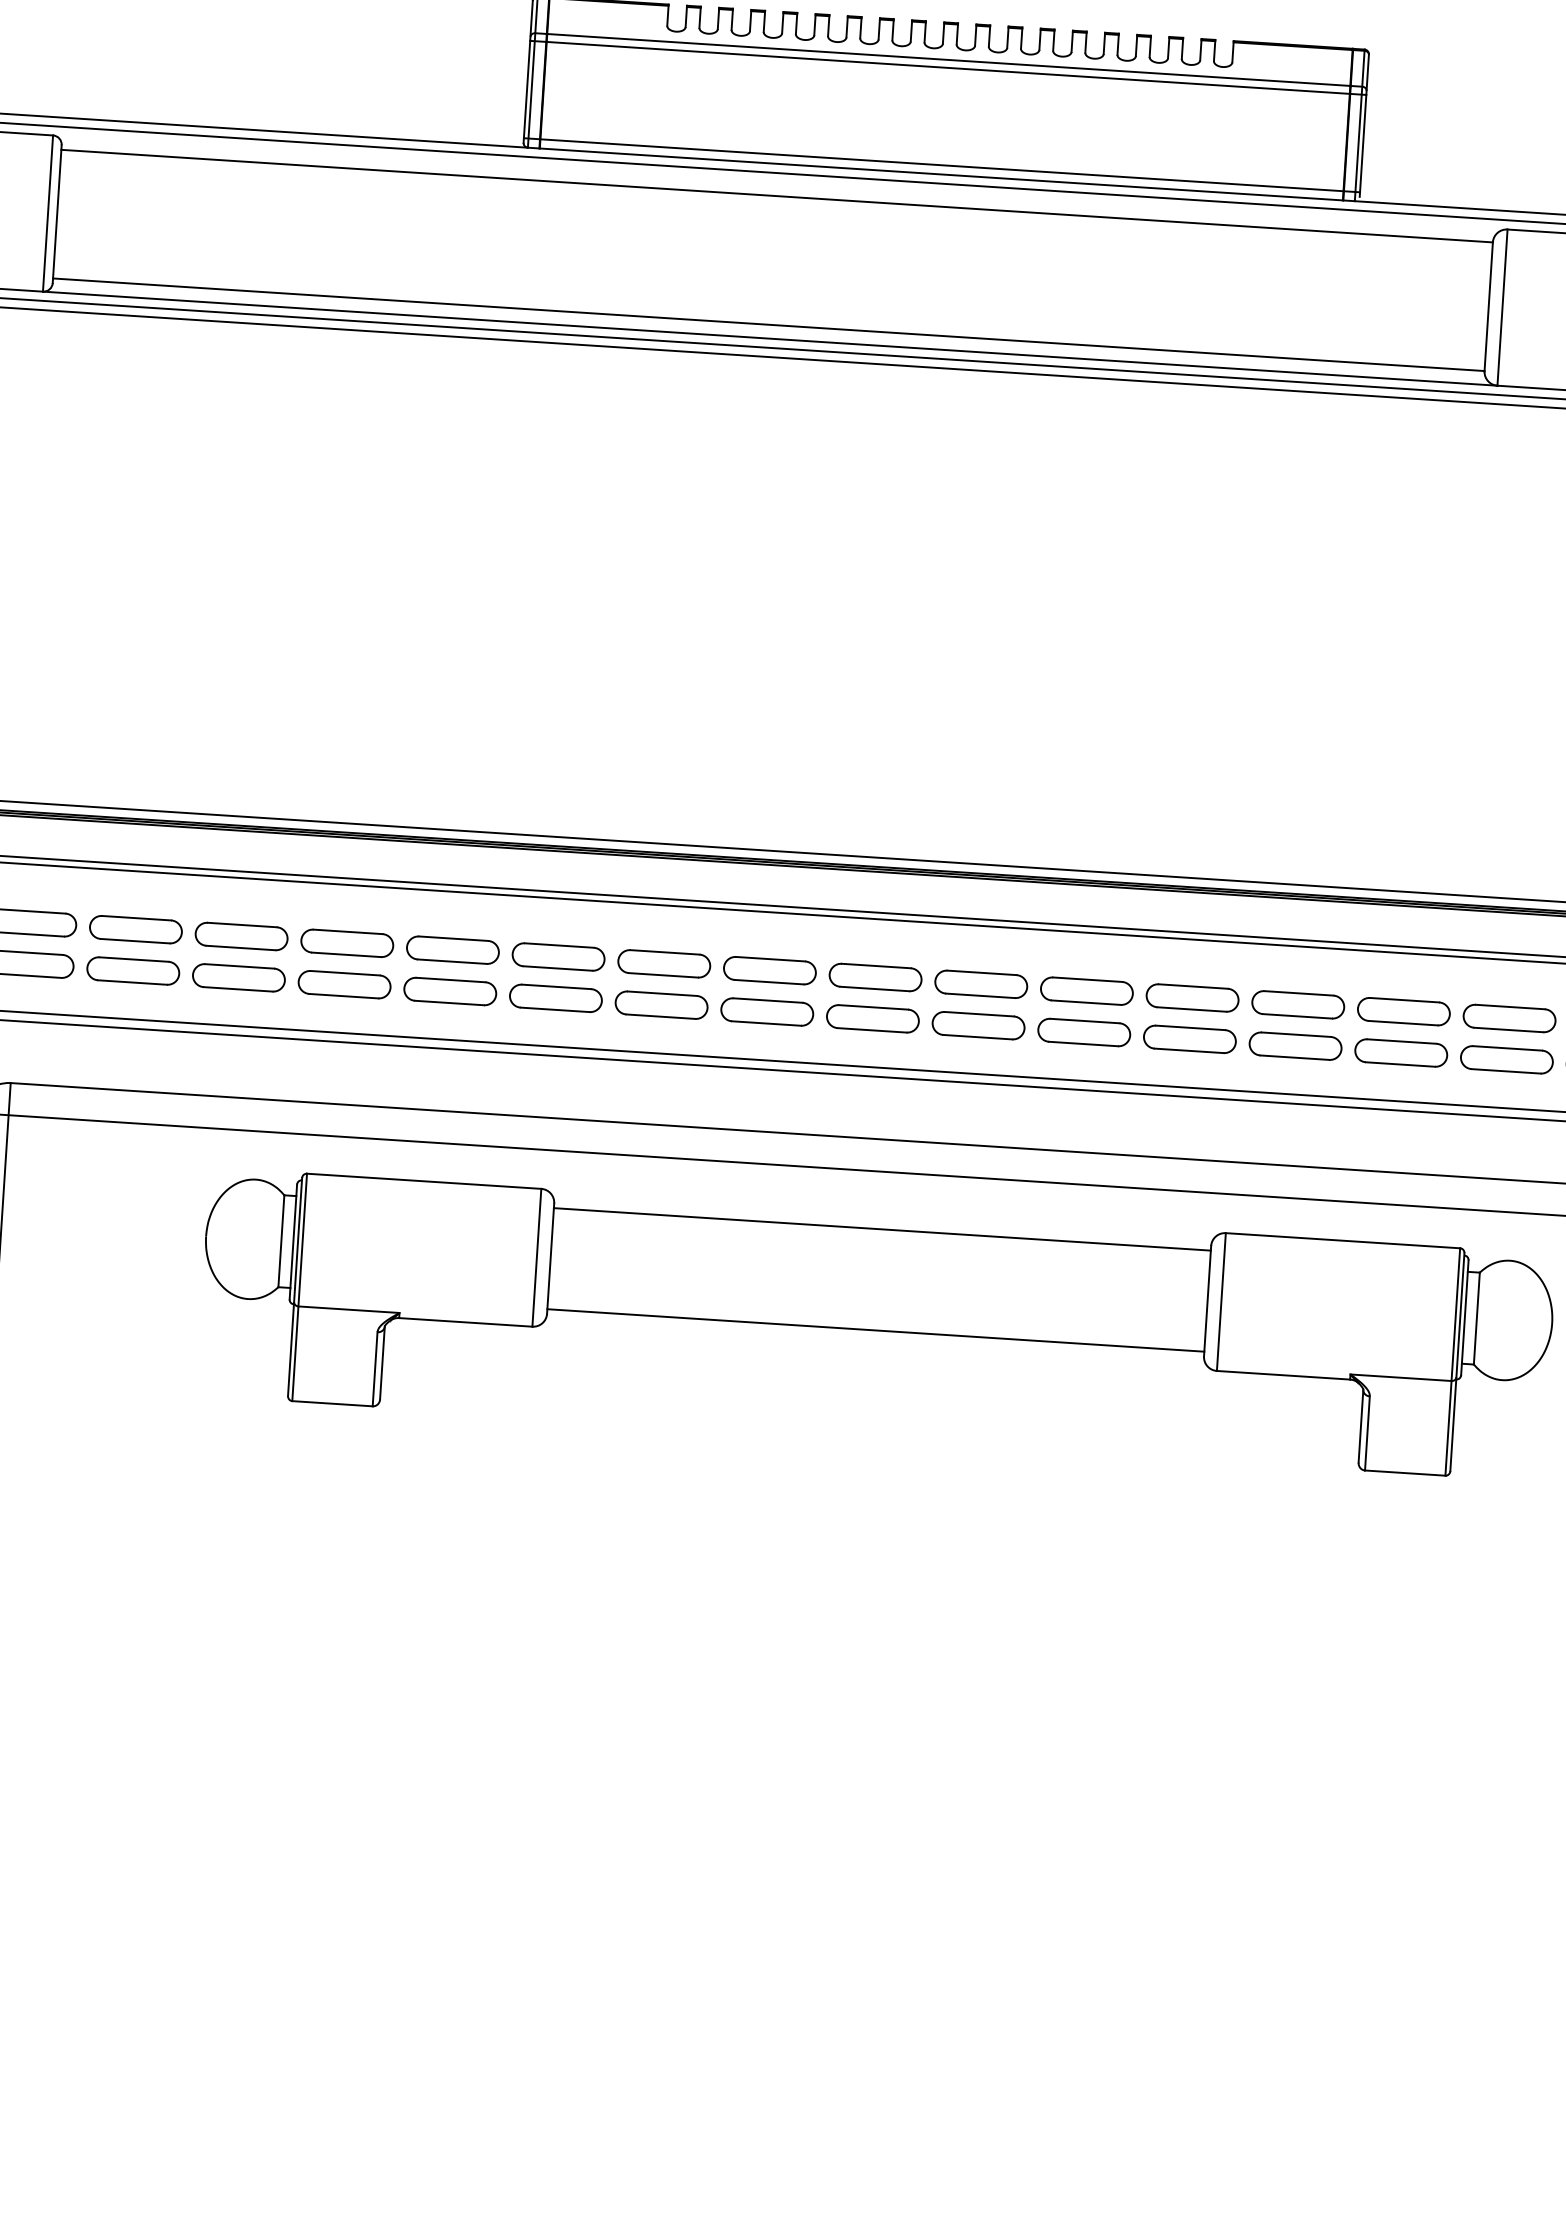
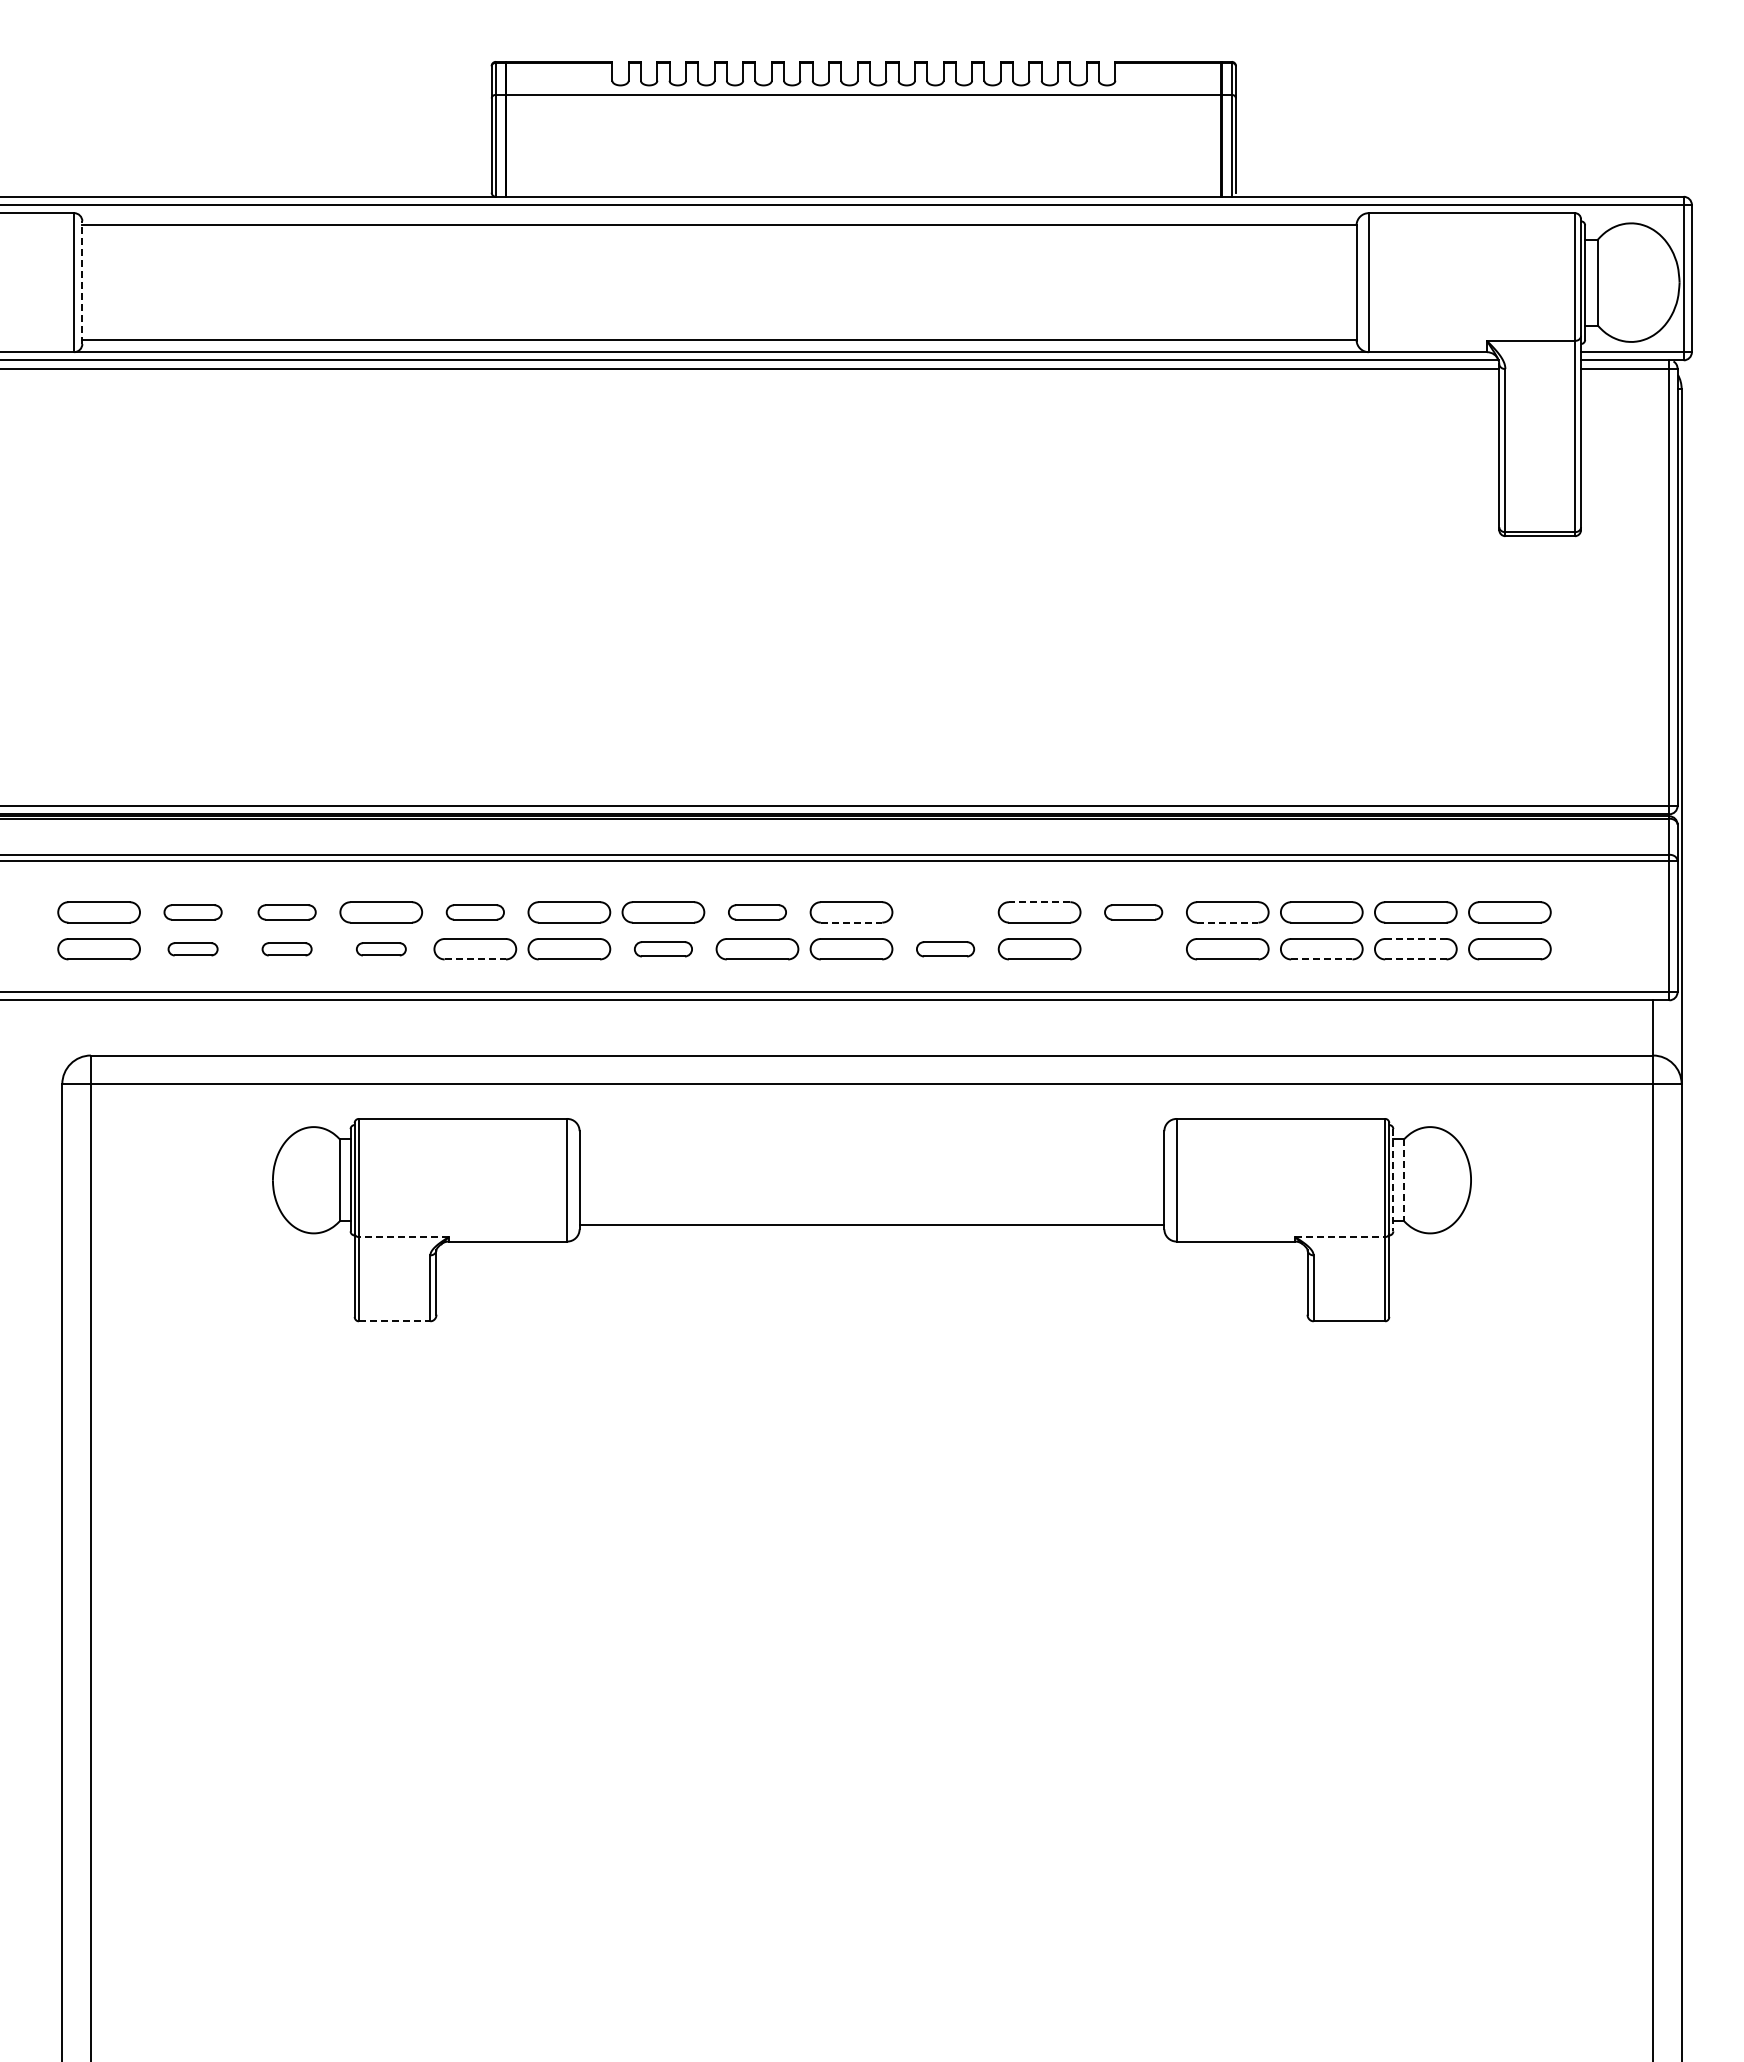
line: (947, 67) -> (863, 101), removed
line: (941, 165) -> (863, 188), removed
line: (57, 213) -> (82, 282), solid -> dashed
part: (135, 929) -> (192, 912), size x0.7
part: (240, 936) -> (286, 912), size x0.7
part: (453, 950) -> (475, 912), size x0.7
part: (769, 970) -> (757, 912), size x0.7
part: (132, 971) -> (192, 949), size x0.6
part: (238, 978) -> (286, 949), size x0.6
line: (1087, 980) -> (1039, 902), solid -> dashed
part: (981, 984) -> (945, 912), removed
part: (344, 985) -> (381, 949), size x0.6
line: (874, 988) -> (851, 922), solid -> dashed
part: (1192, 998) -> (1133, 912), size x0.7
line: (449, 1003) -> (475, 959), solid -> dashed
part: (661, 1005) -> (663, 949), size x0.7
line: (1297, 1016) -> (1227, 922), solid -> dashed
part: (978, 1026) -> (945, 949), size x0.7
part: (1189, 1039) -> (1133, 949), removed
line: (1507, 1047) -> (1415, 938), solid -> dashed
line: (1400, 1064) -> (1321, 959), solid -> dashed
line: (1505, 1071) -> (1415, 959), solid -> dashed
line: (881, 1229) -> (871, 1135), removed
line: (348, 1310) -> (403, 1237), solid -> dashed
line: (1464, 1318) -> (1393, 1180), solid -> dashed
line: (1477, 1318) -> (1404, 1180), solid -> dashed
line: (1401, 1378) -> (1340, 1237), solid -> dashed
line: (332, 1403) -> (394, 1321), solid -> dashed

